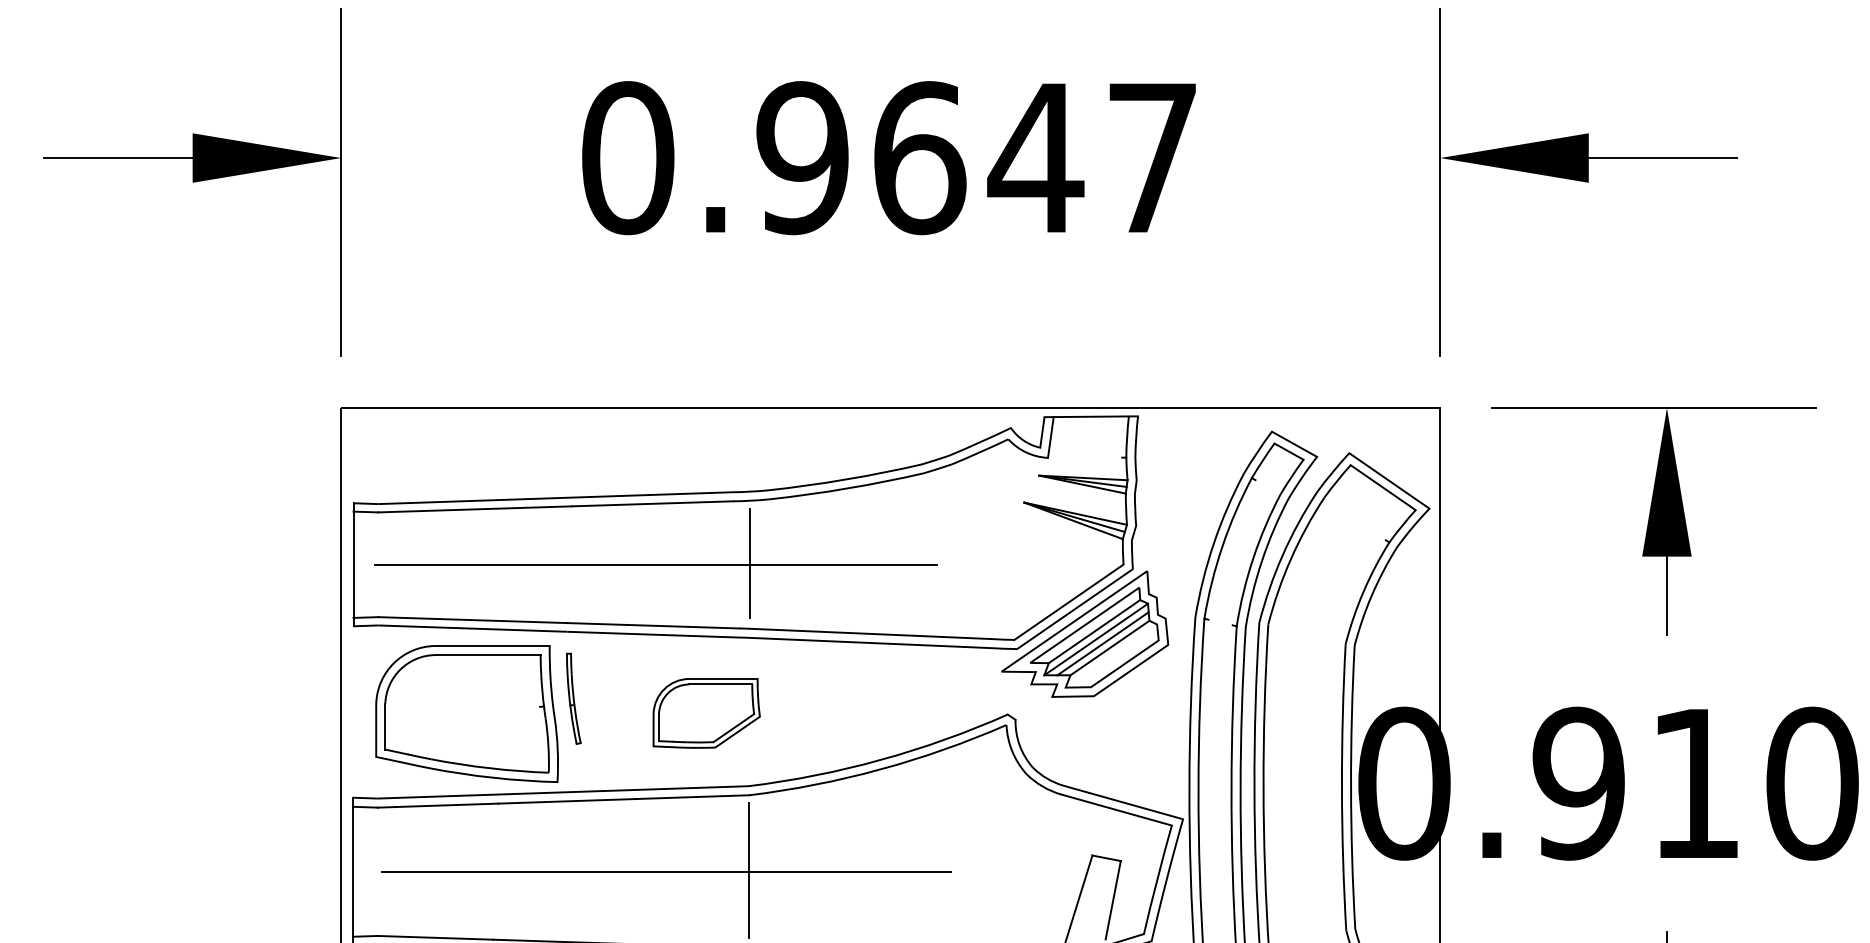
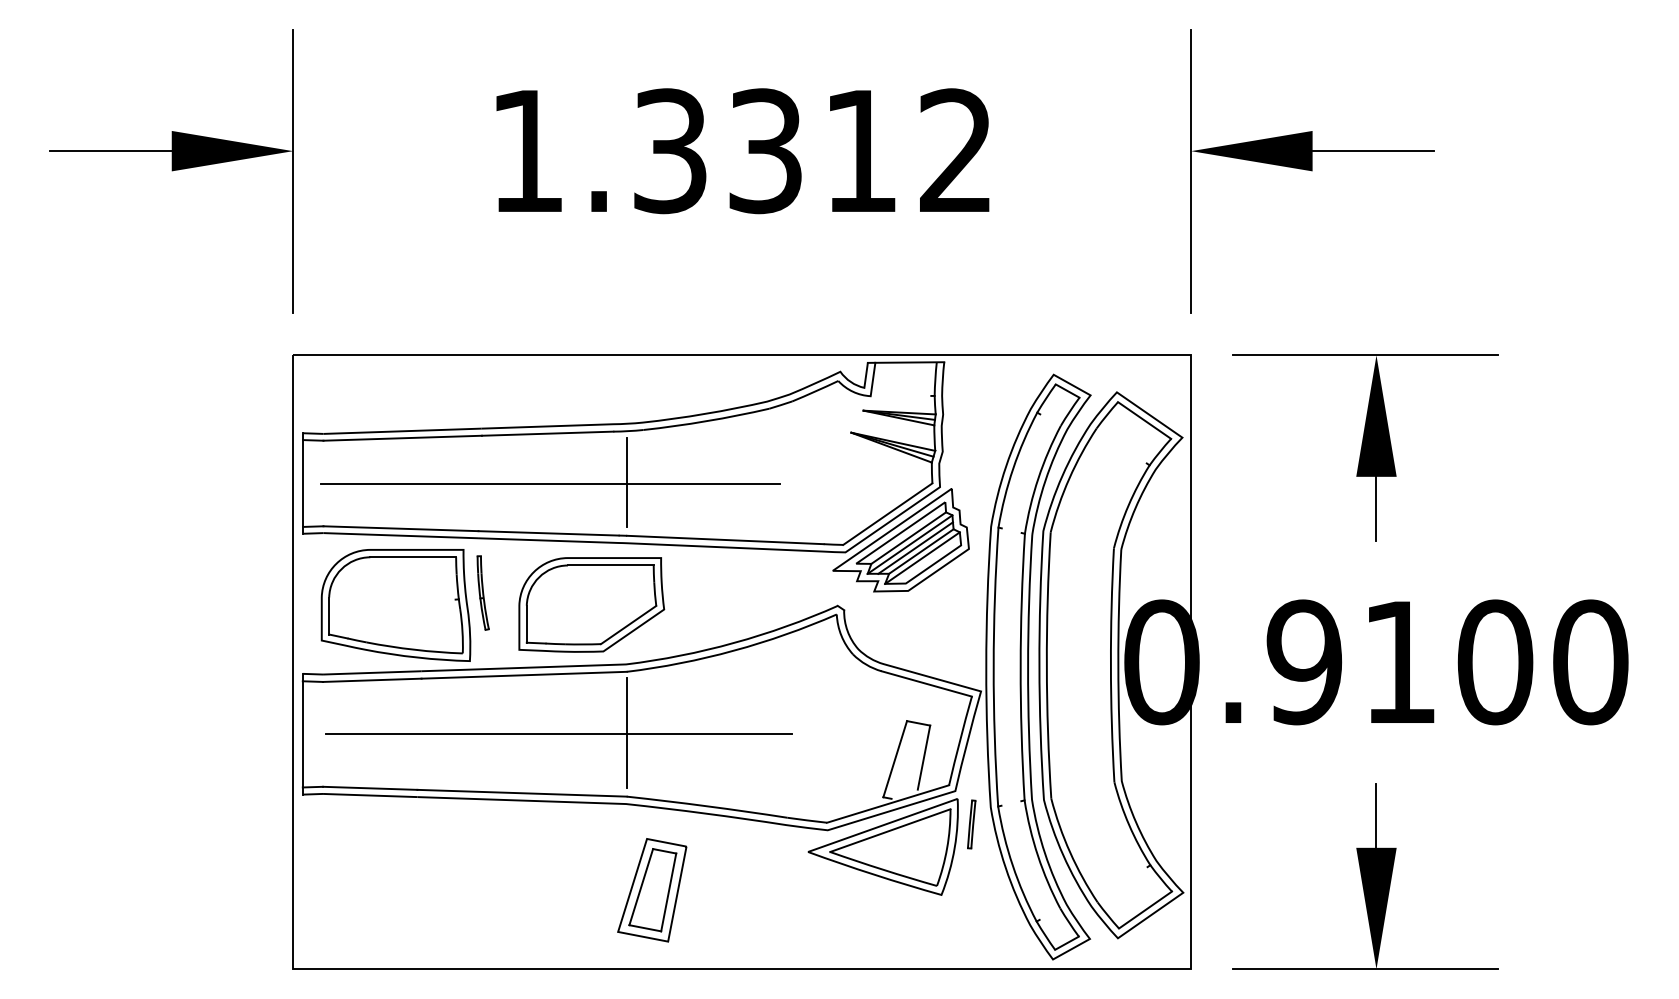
text: (888, 158) -> (740, 151), 0.9647 -> 1.3312
line: (1111, 655) -> (922, 557), added
part: (706, 712) -> (591, 604), size x1.67

